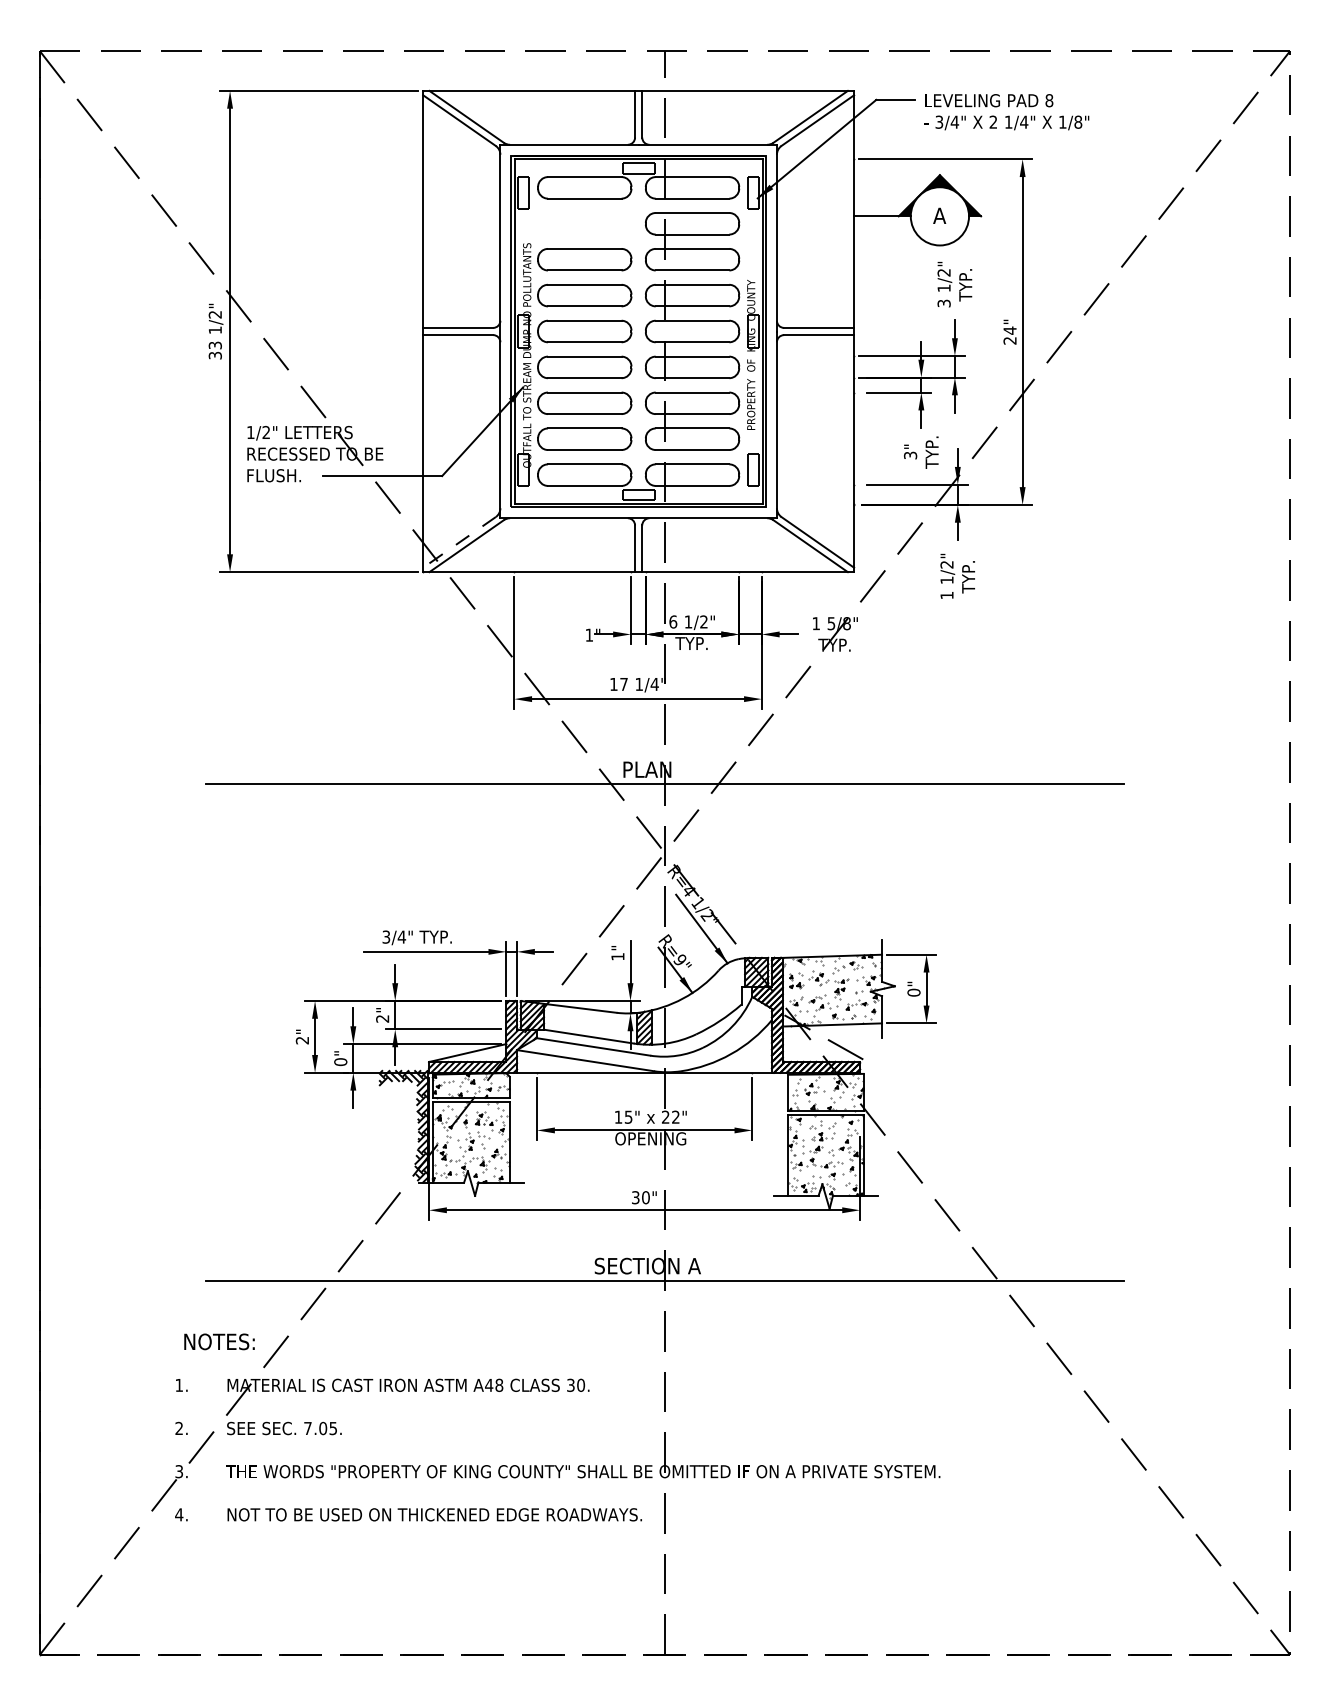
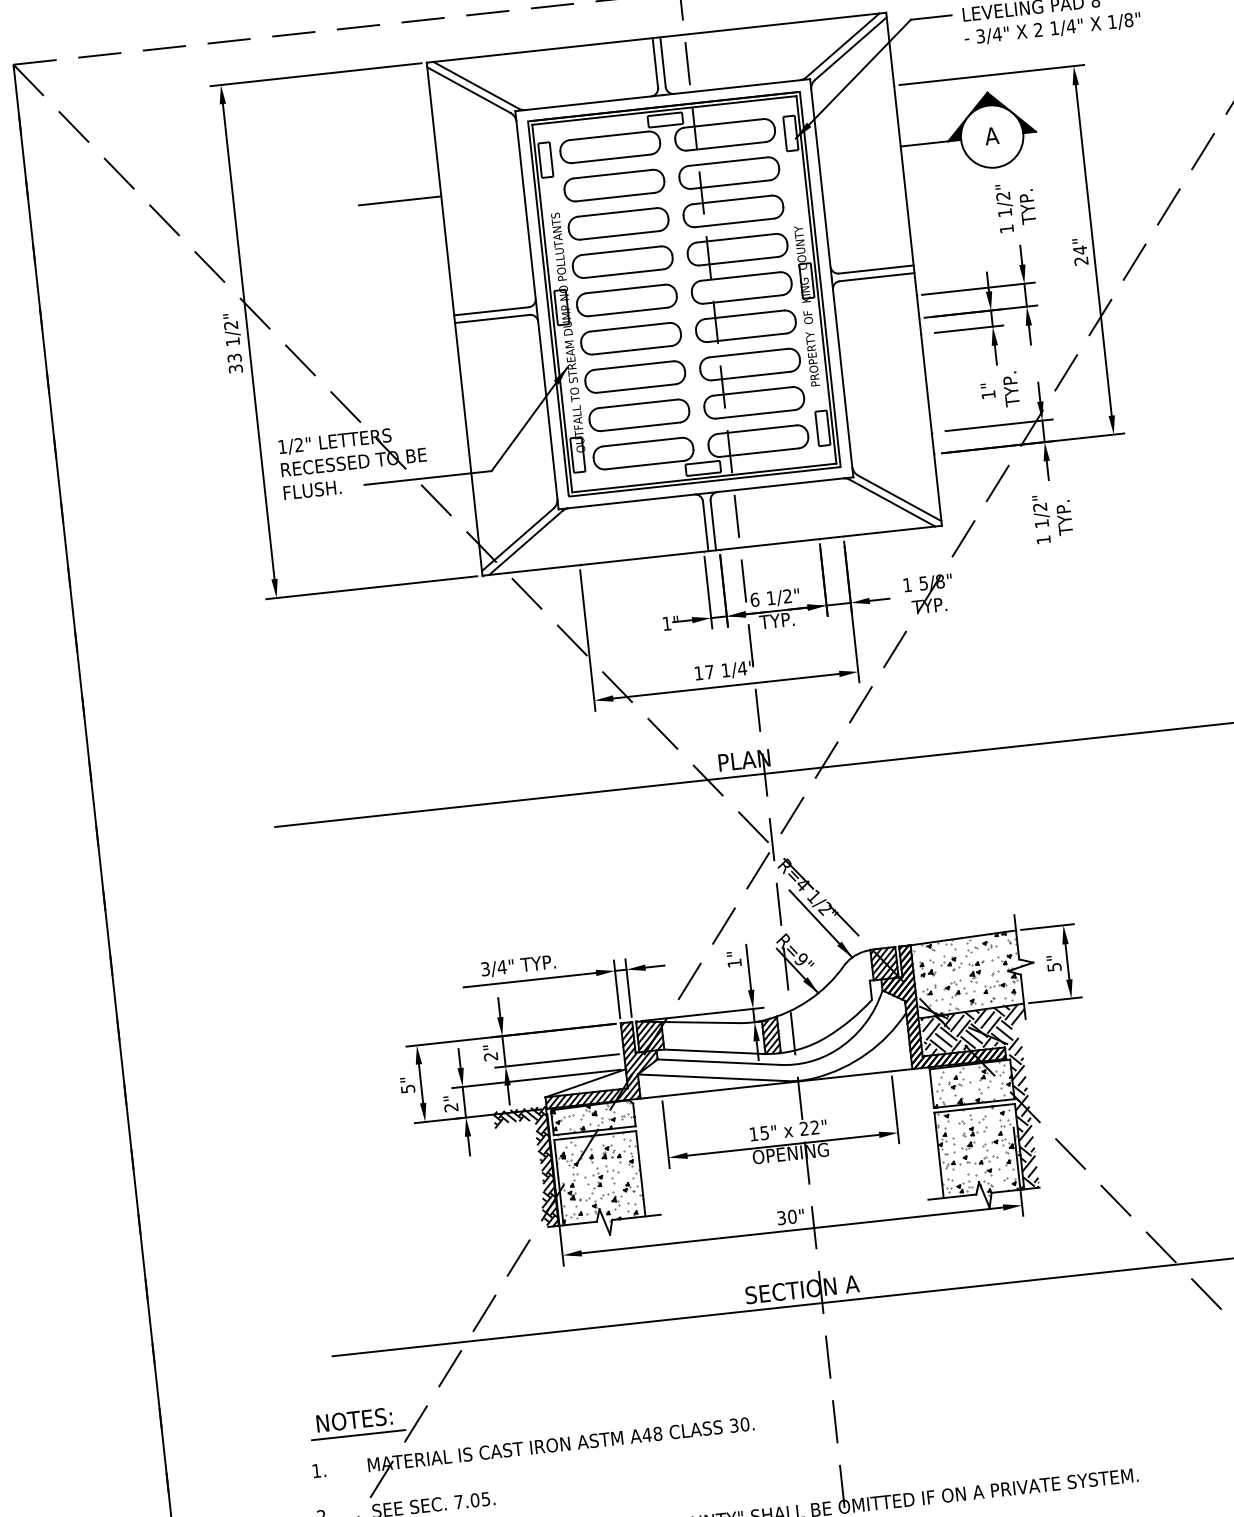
line: (384, 216) -> (400, 201), added
part: (584, 223) -> (614, 185), added
text: (943, 303) -> (1006, 229), 3 -> 1
text: (910, 455) -> (988, 394), 3" -> 1"
line: (459, 542) -> (517, 539), dashed -> solid
text: (913, 992) -> (1053, 967), 0" -> 5"
text: (302, 1040) -> (408, 1089), 2" -> 5"
text: (340, 1062) -> (451, 1108), 0" -> 2"
hatch: (833, 1109) -> (982, 1101), added
line: (221, 1356) -> (358, 1435), added

